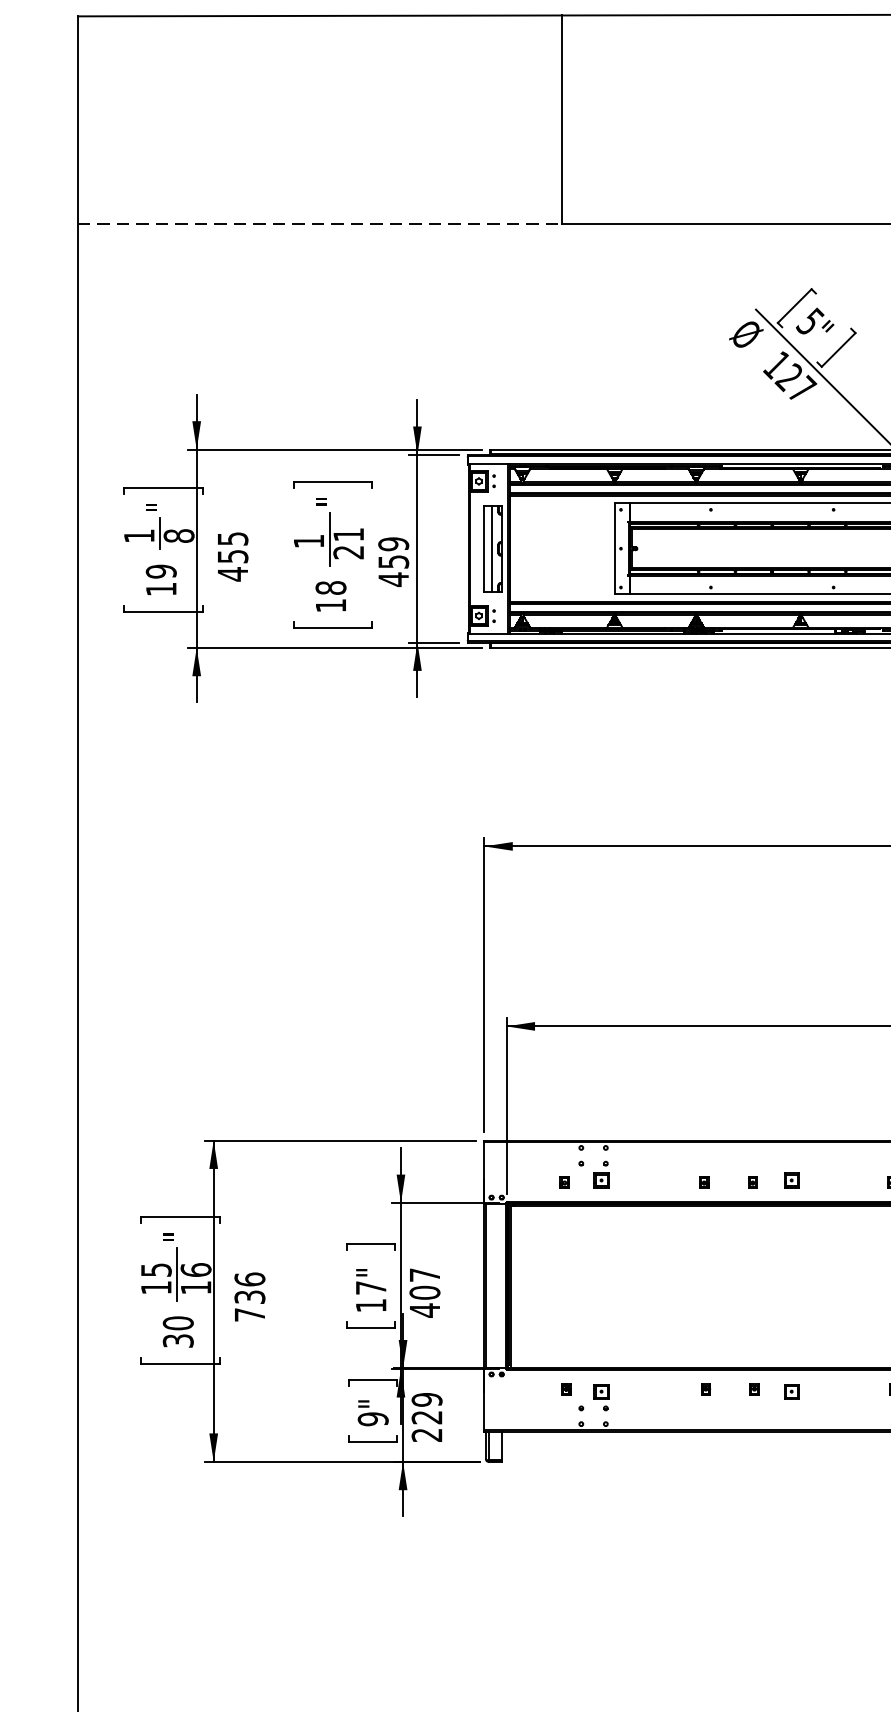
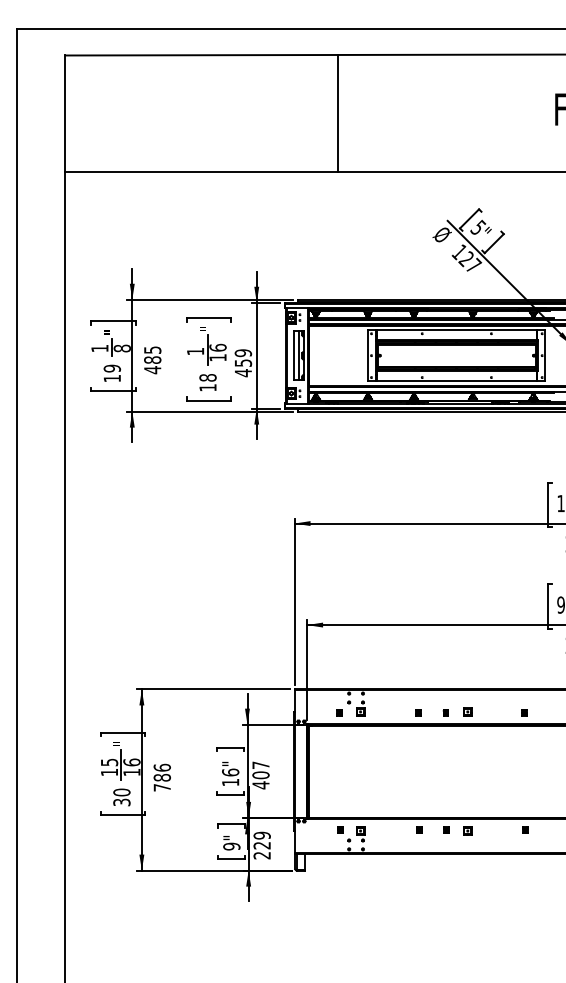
line: (321, 223) -> (202, 172), dashed -> solid
text: (347, 543) -> (217, 352), 21 -> 16
text: (232, 555) -> (152, 359), 455 -> 485
text: (370, 1287) -> (230, 772), 17" -> 16"
text: (248, 1296) -> (161, 777), 736 -> 786

